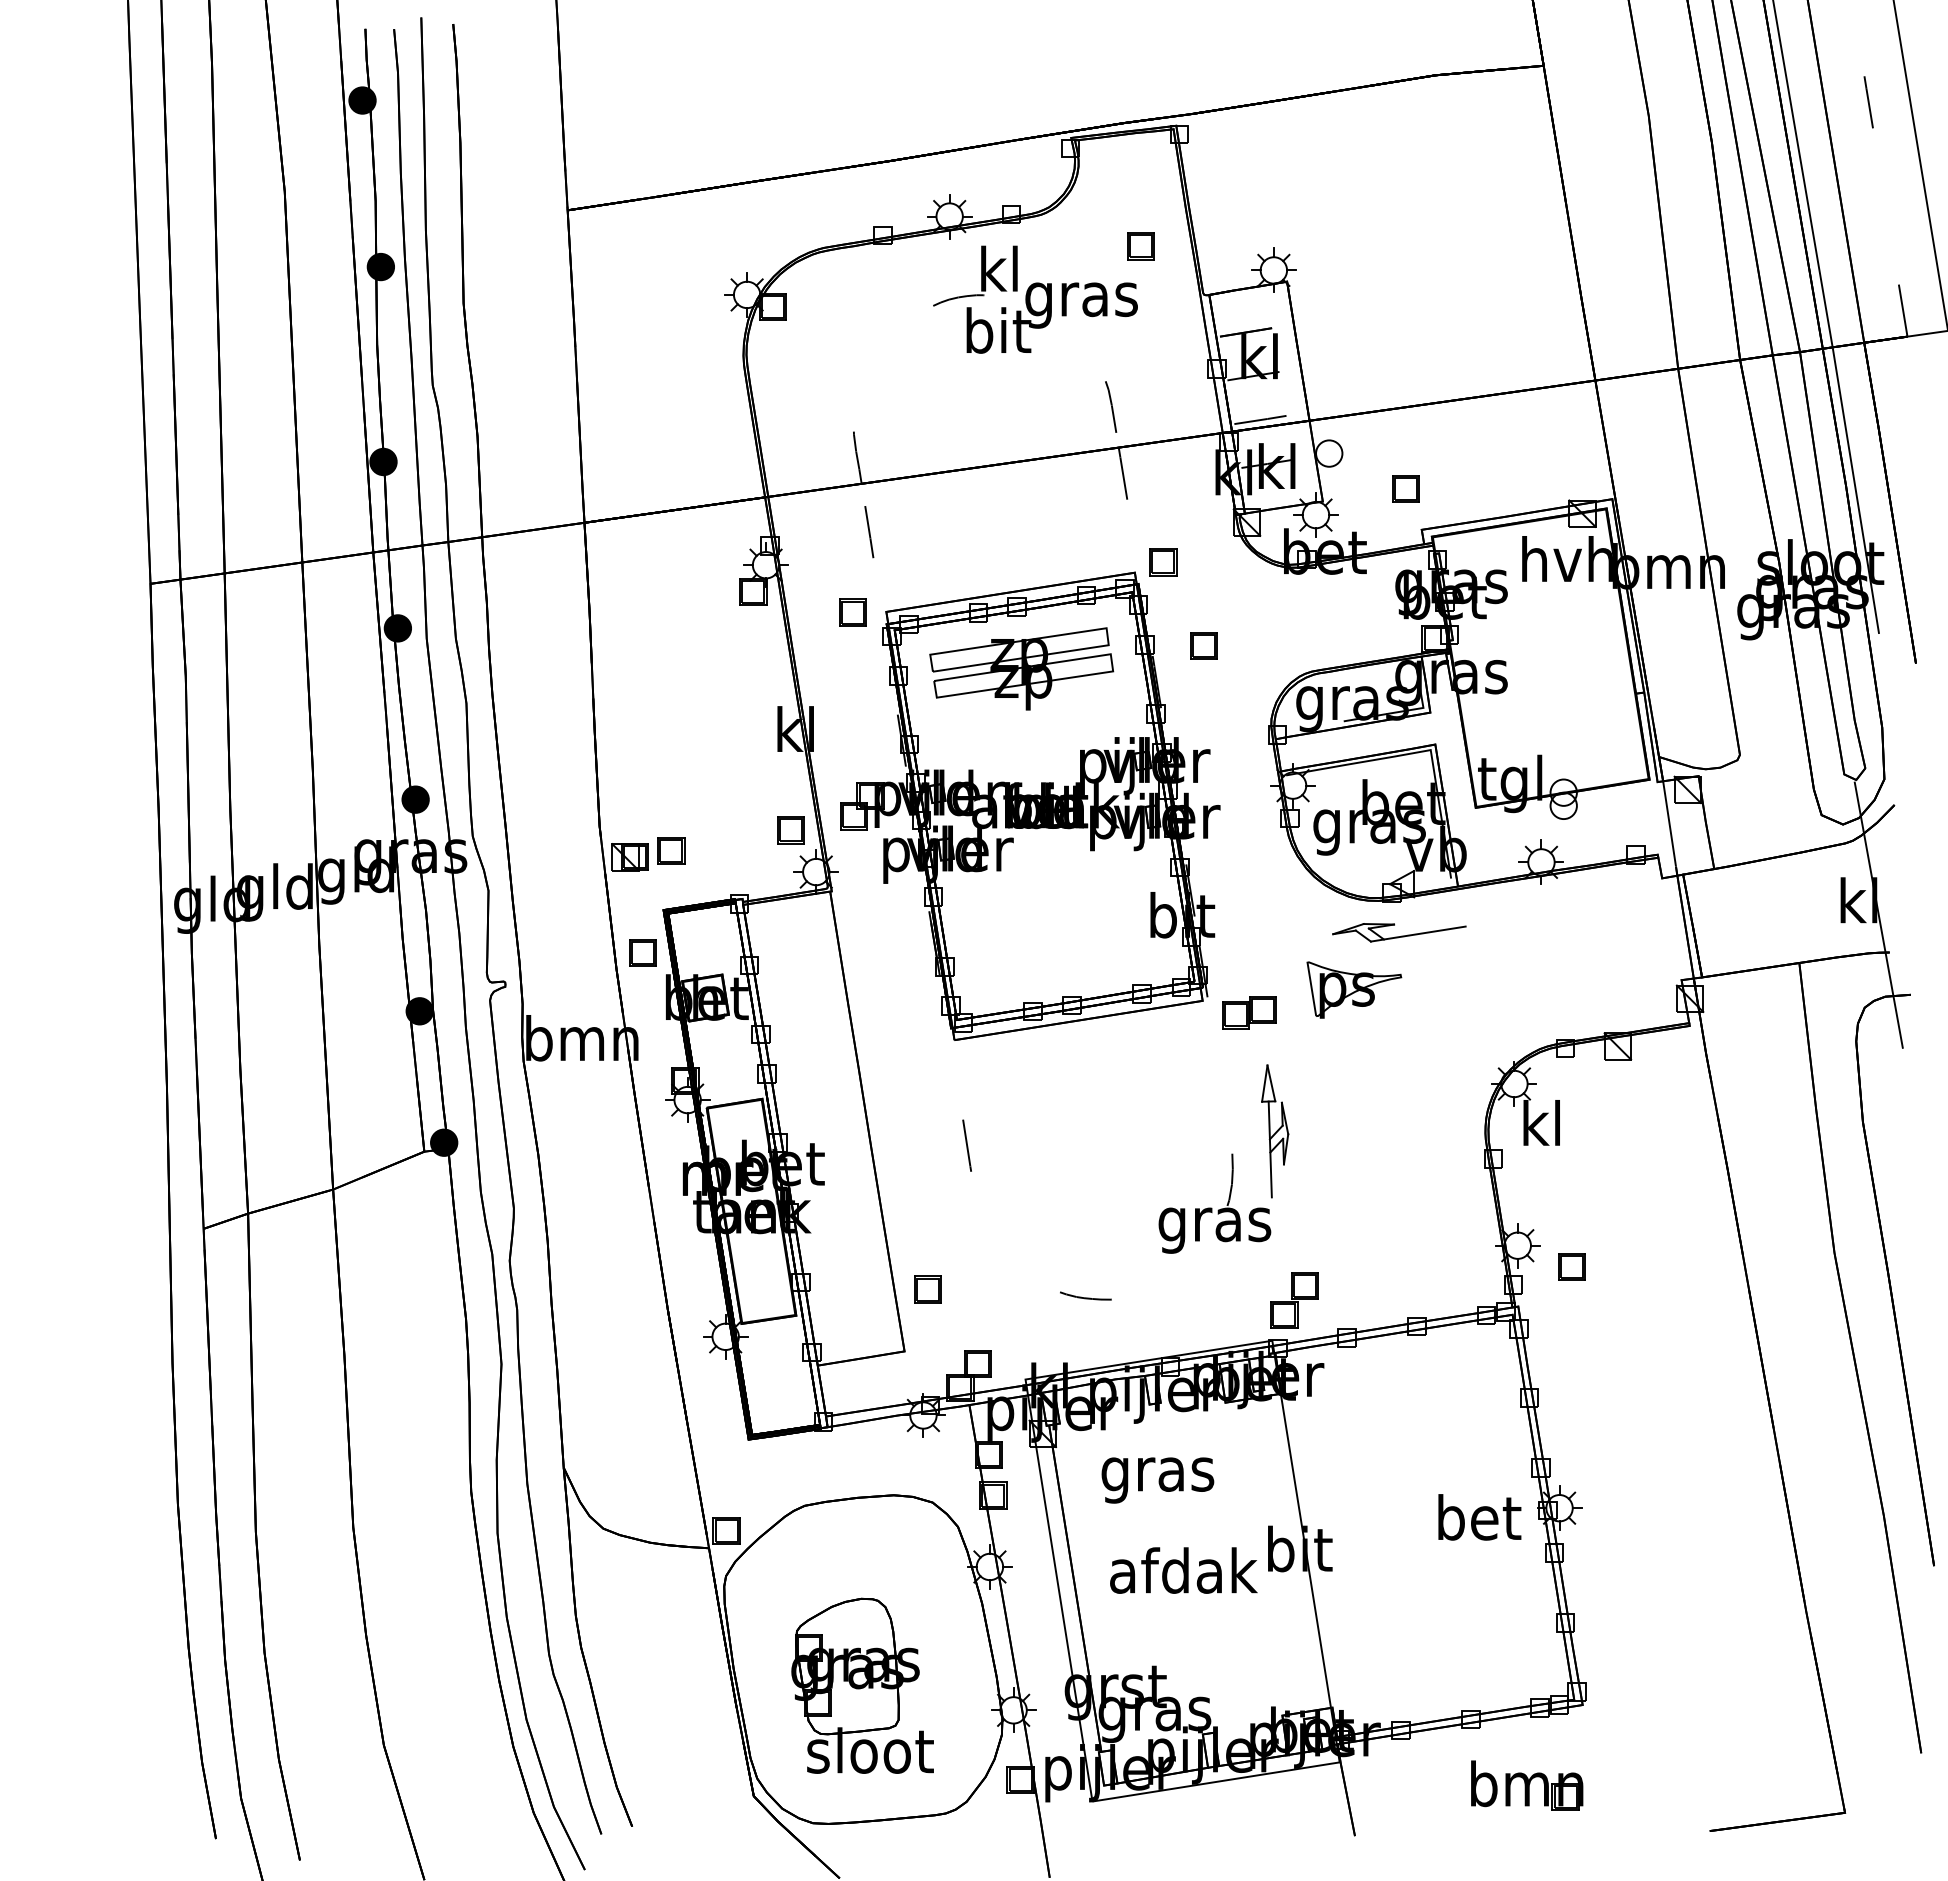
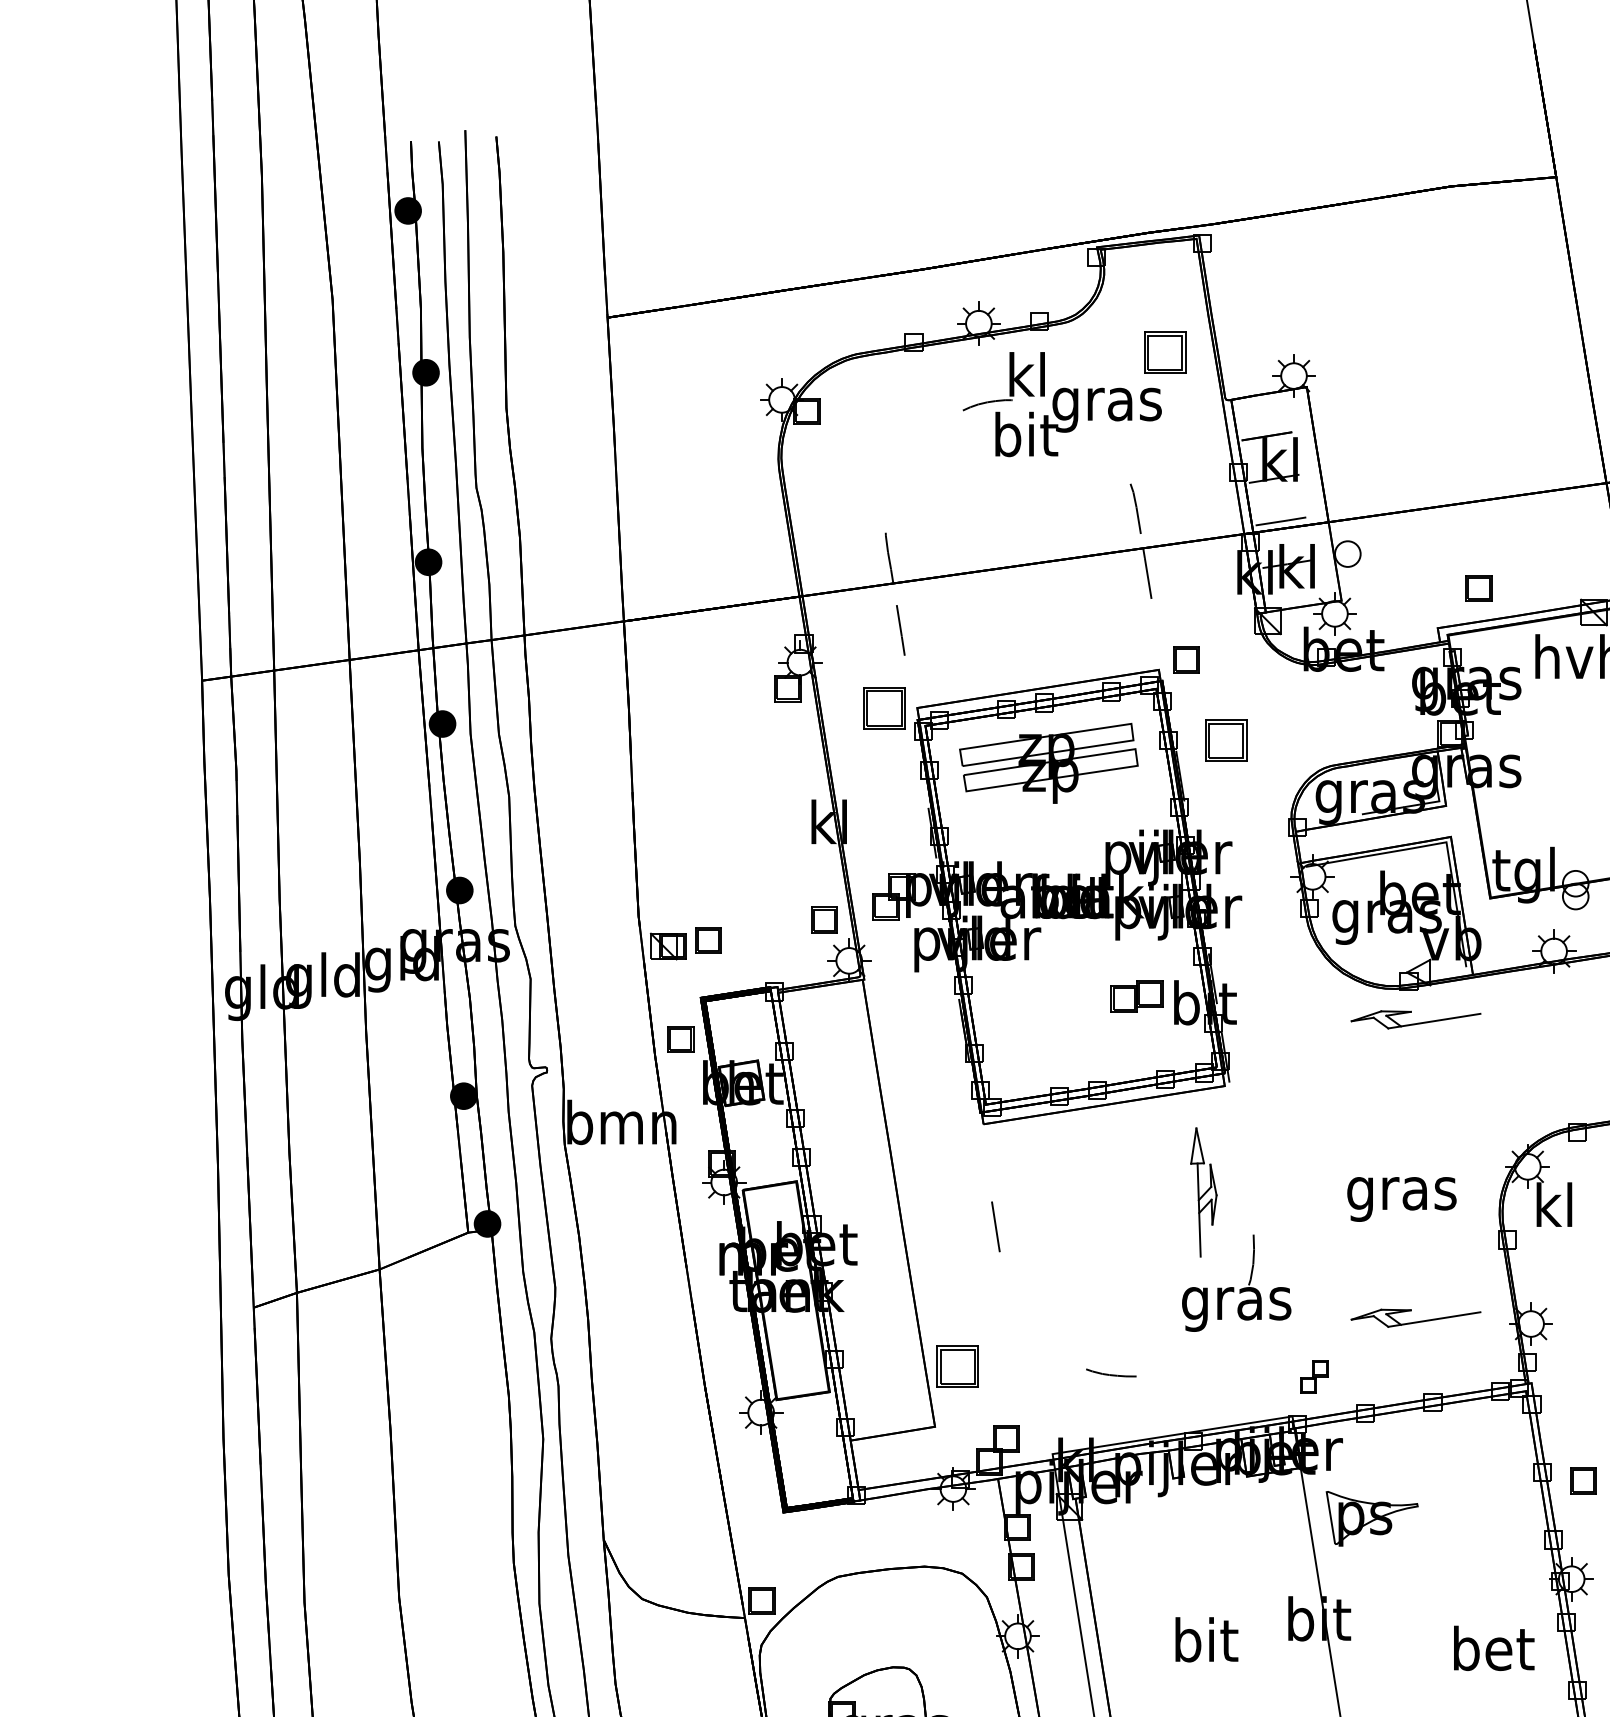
part: (1140, 246) -> (1164, 352), size x1.6
part: (1405, 488) -> (1478, 588), moved
part: (852, 612) -> (884, 708), size x1.6
part: (1203, 645) -> (1225, 740), size x1.6
part: (1354, 989) -> (1372, 1518), moved
part: (1249, 1012) -> (1137, 996), moved
part: (1275, 1131) -> (1204, 1192), moved
part: (1399, 1239) -> (1416, 1318), added
part: (1571, 1266) -> (1583, 1480), moved
part: (927, 1289) -> (957, 1366), size x1.6
part: (1294, 1300) -> (1314, 1377), size x0.6
text: (1157, 1480) -> (1401, 1199), moved
text: (1479, 1517) -> (1493, 1648), moved
text: (1183, 1570) -> (1206, 1639), afdak -> bit

